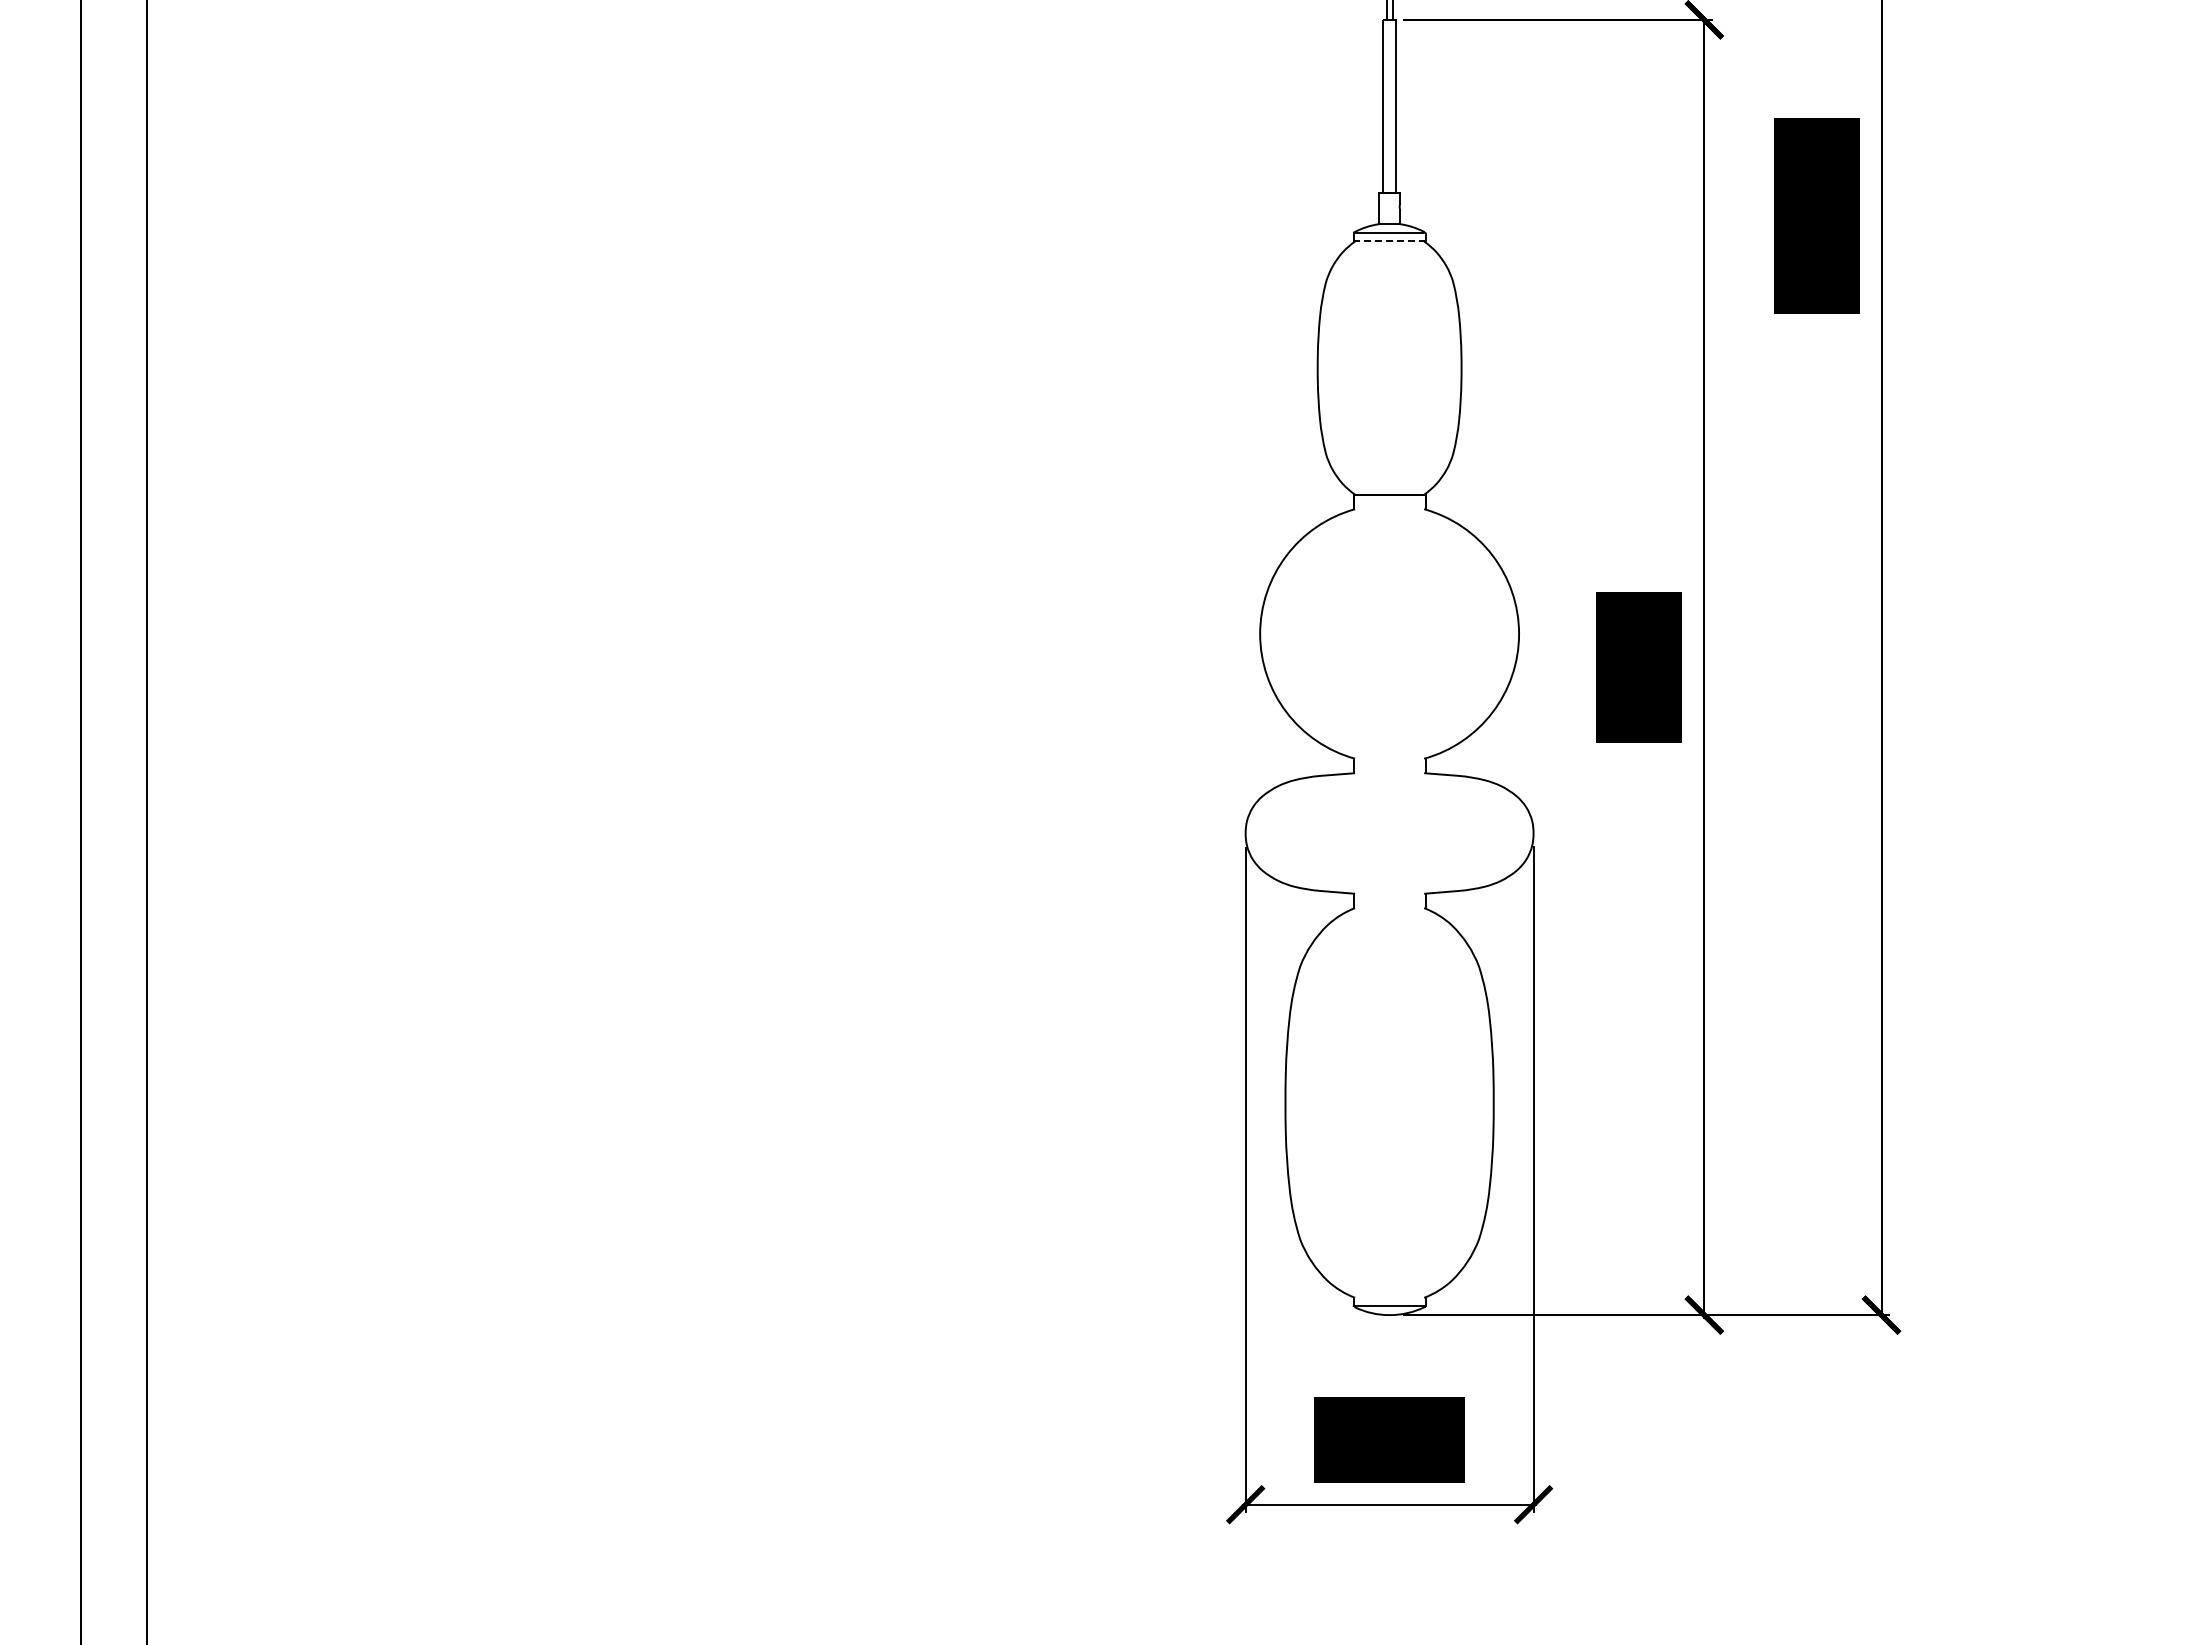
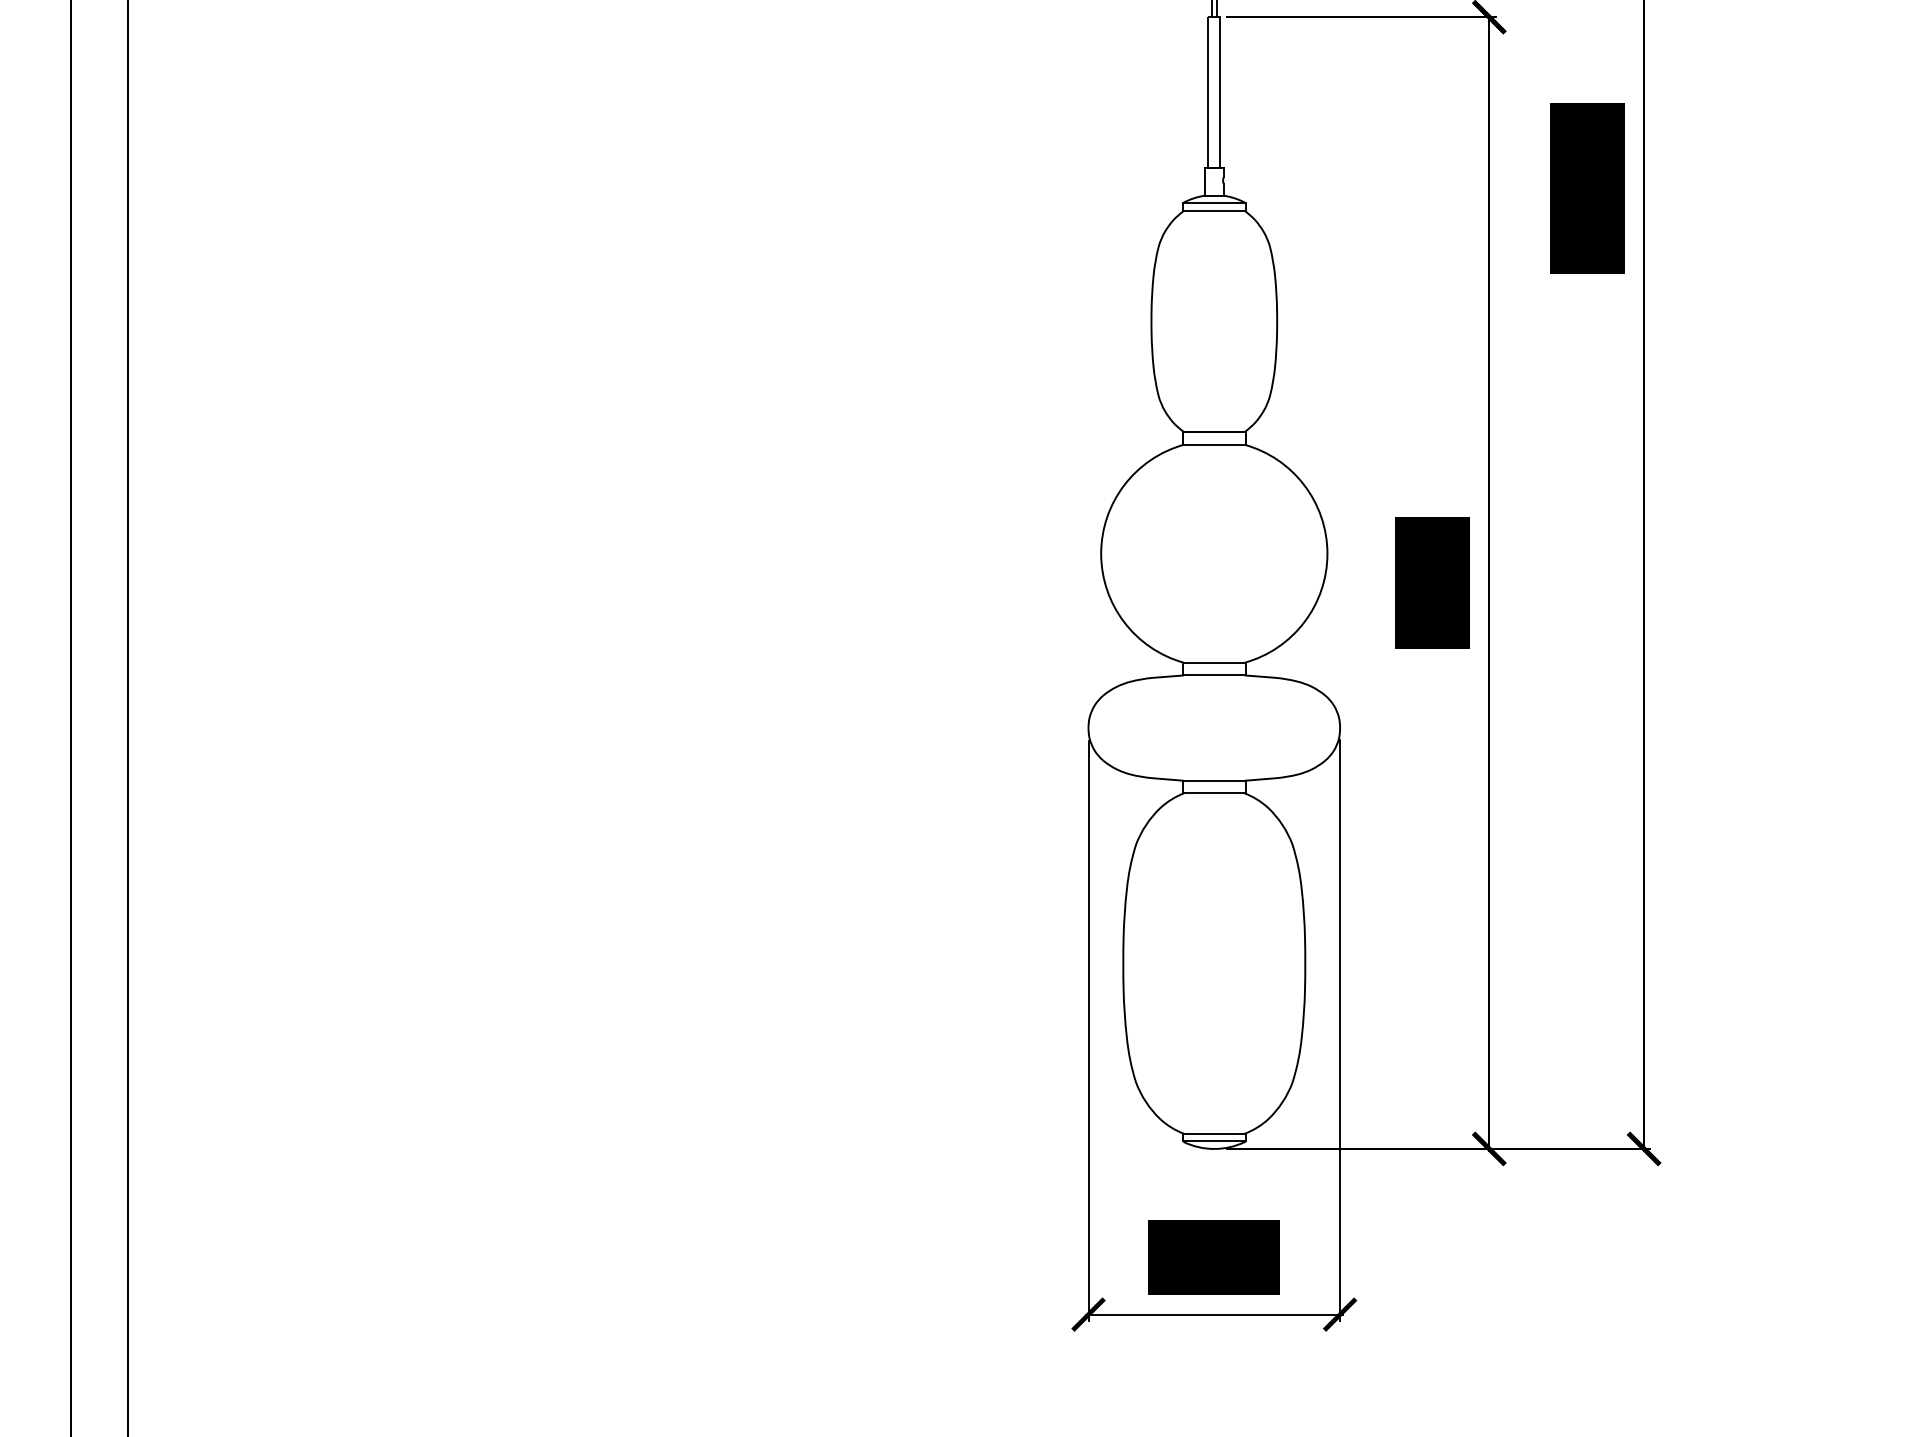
line: (1389, 241) -> (1214, 210), dashed -> solid
line: (1389, 509) -> (1214, 445), added
line: (1389, 758) -> (1214, 662), added
line: (1389, 773) -> (1214, 675), added
line: (1389, 893) -> (1214, 780), added
line: (1389, 908) -> (1214, 793), added
line: (1389, 1297) -> (1214, 1133), added

